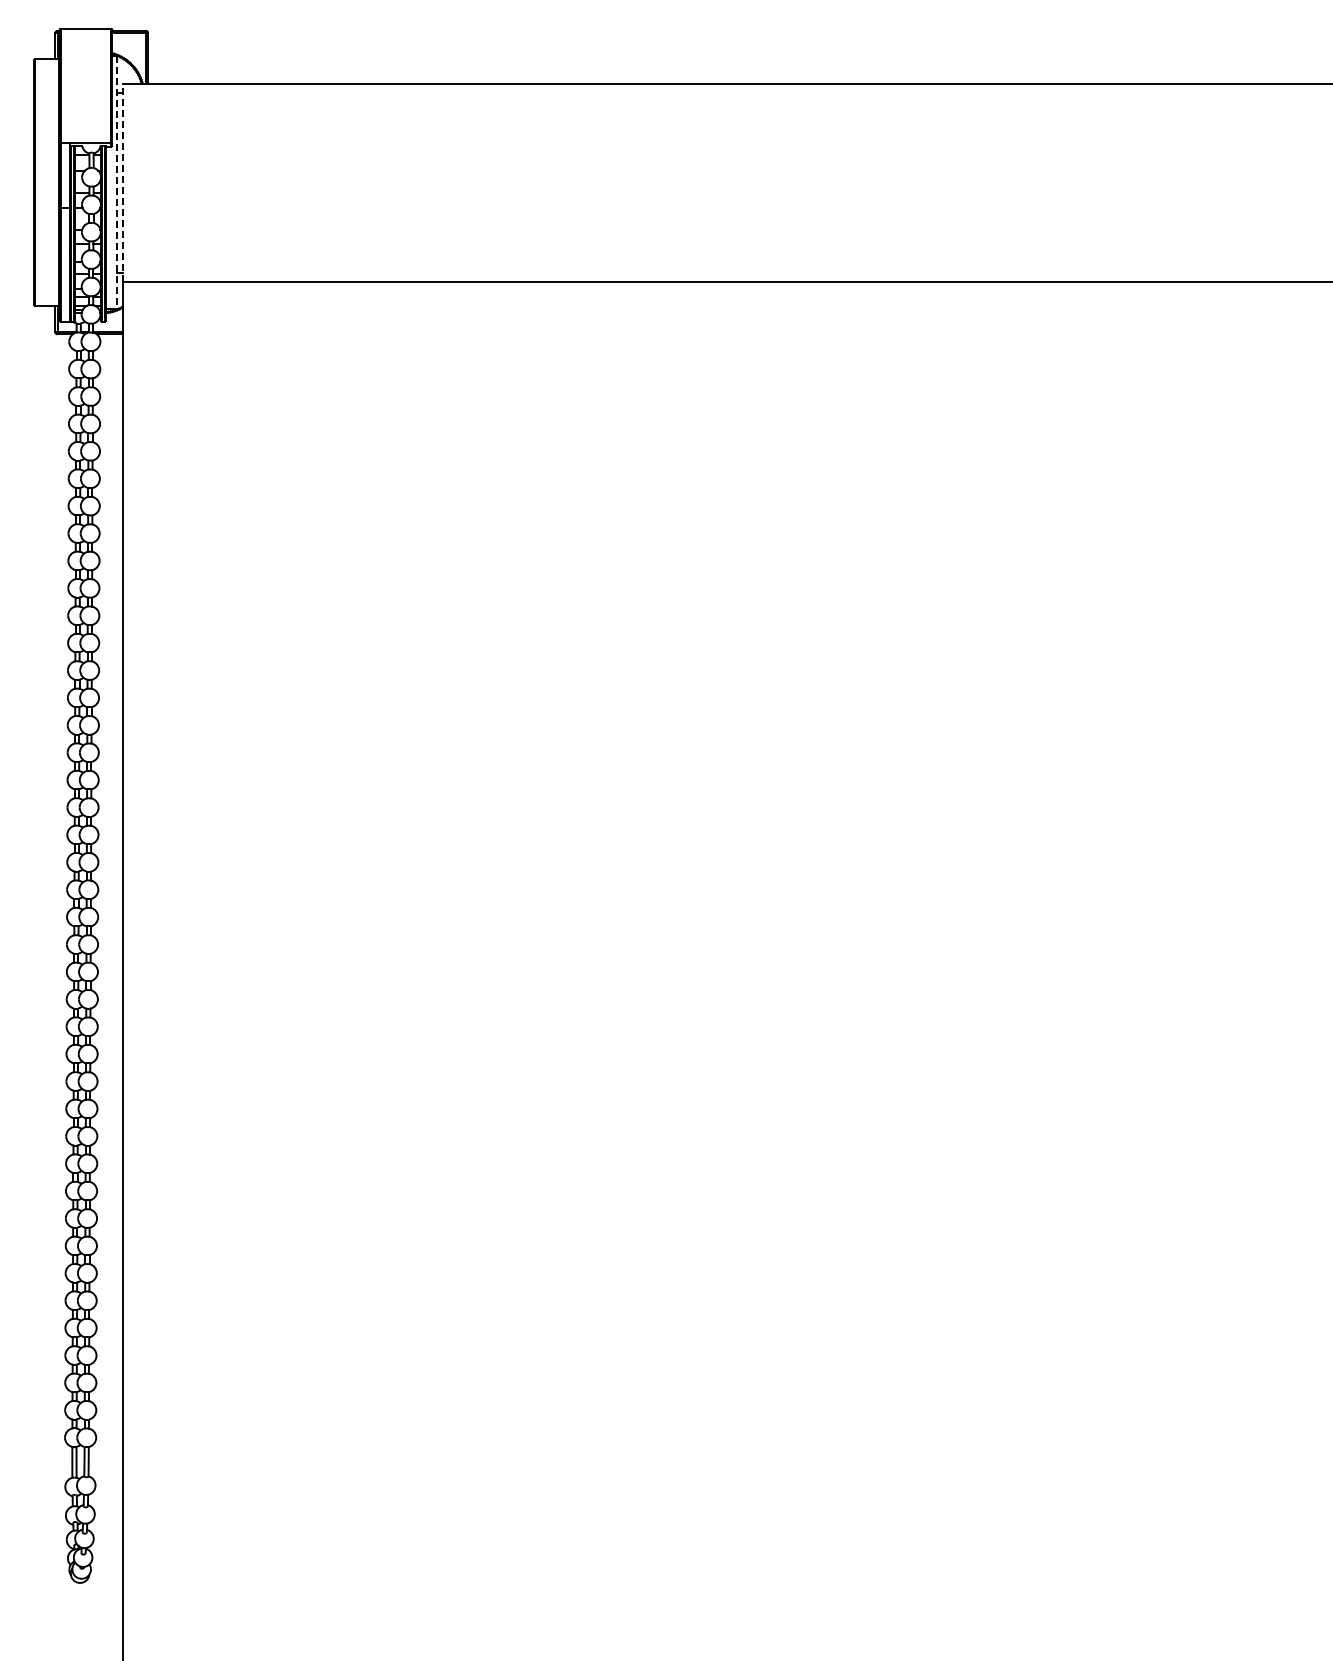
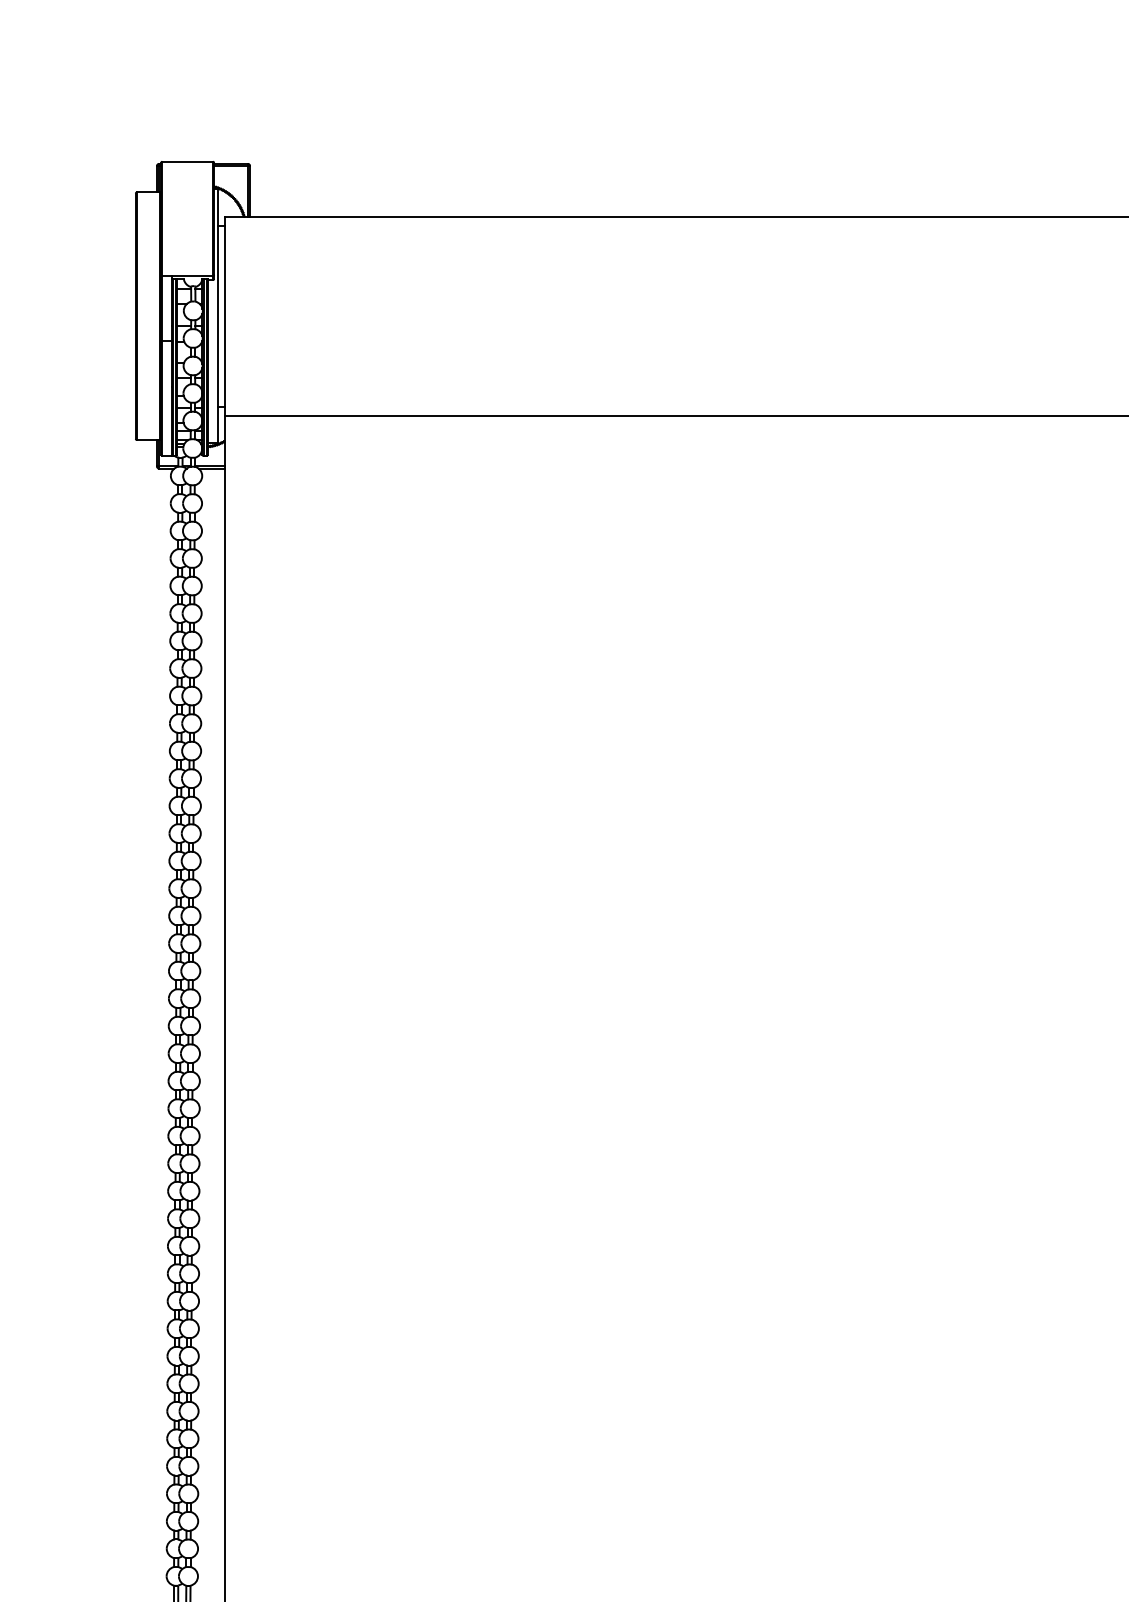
line: (122, 182) -> (224, 316), dashed -> solid
line: (116, 183) -> (218, 317), dashed -> solid

